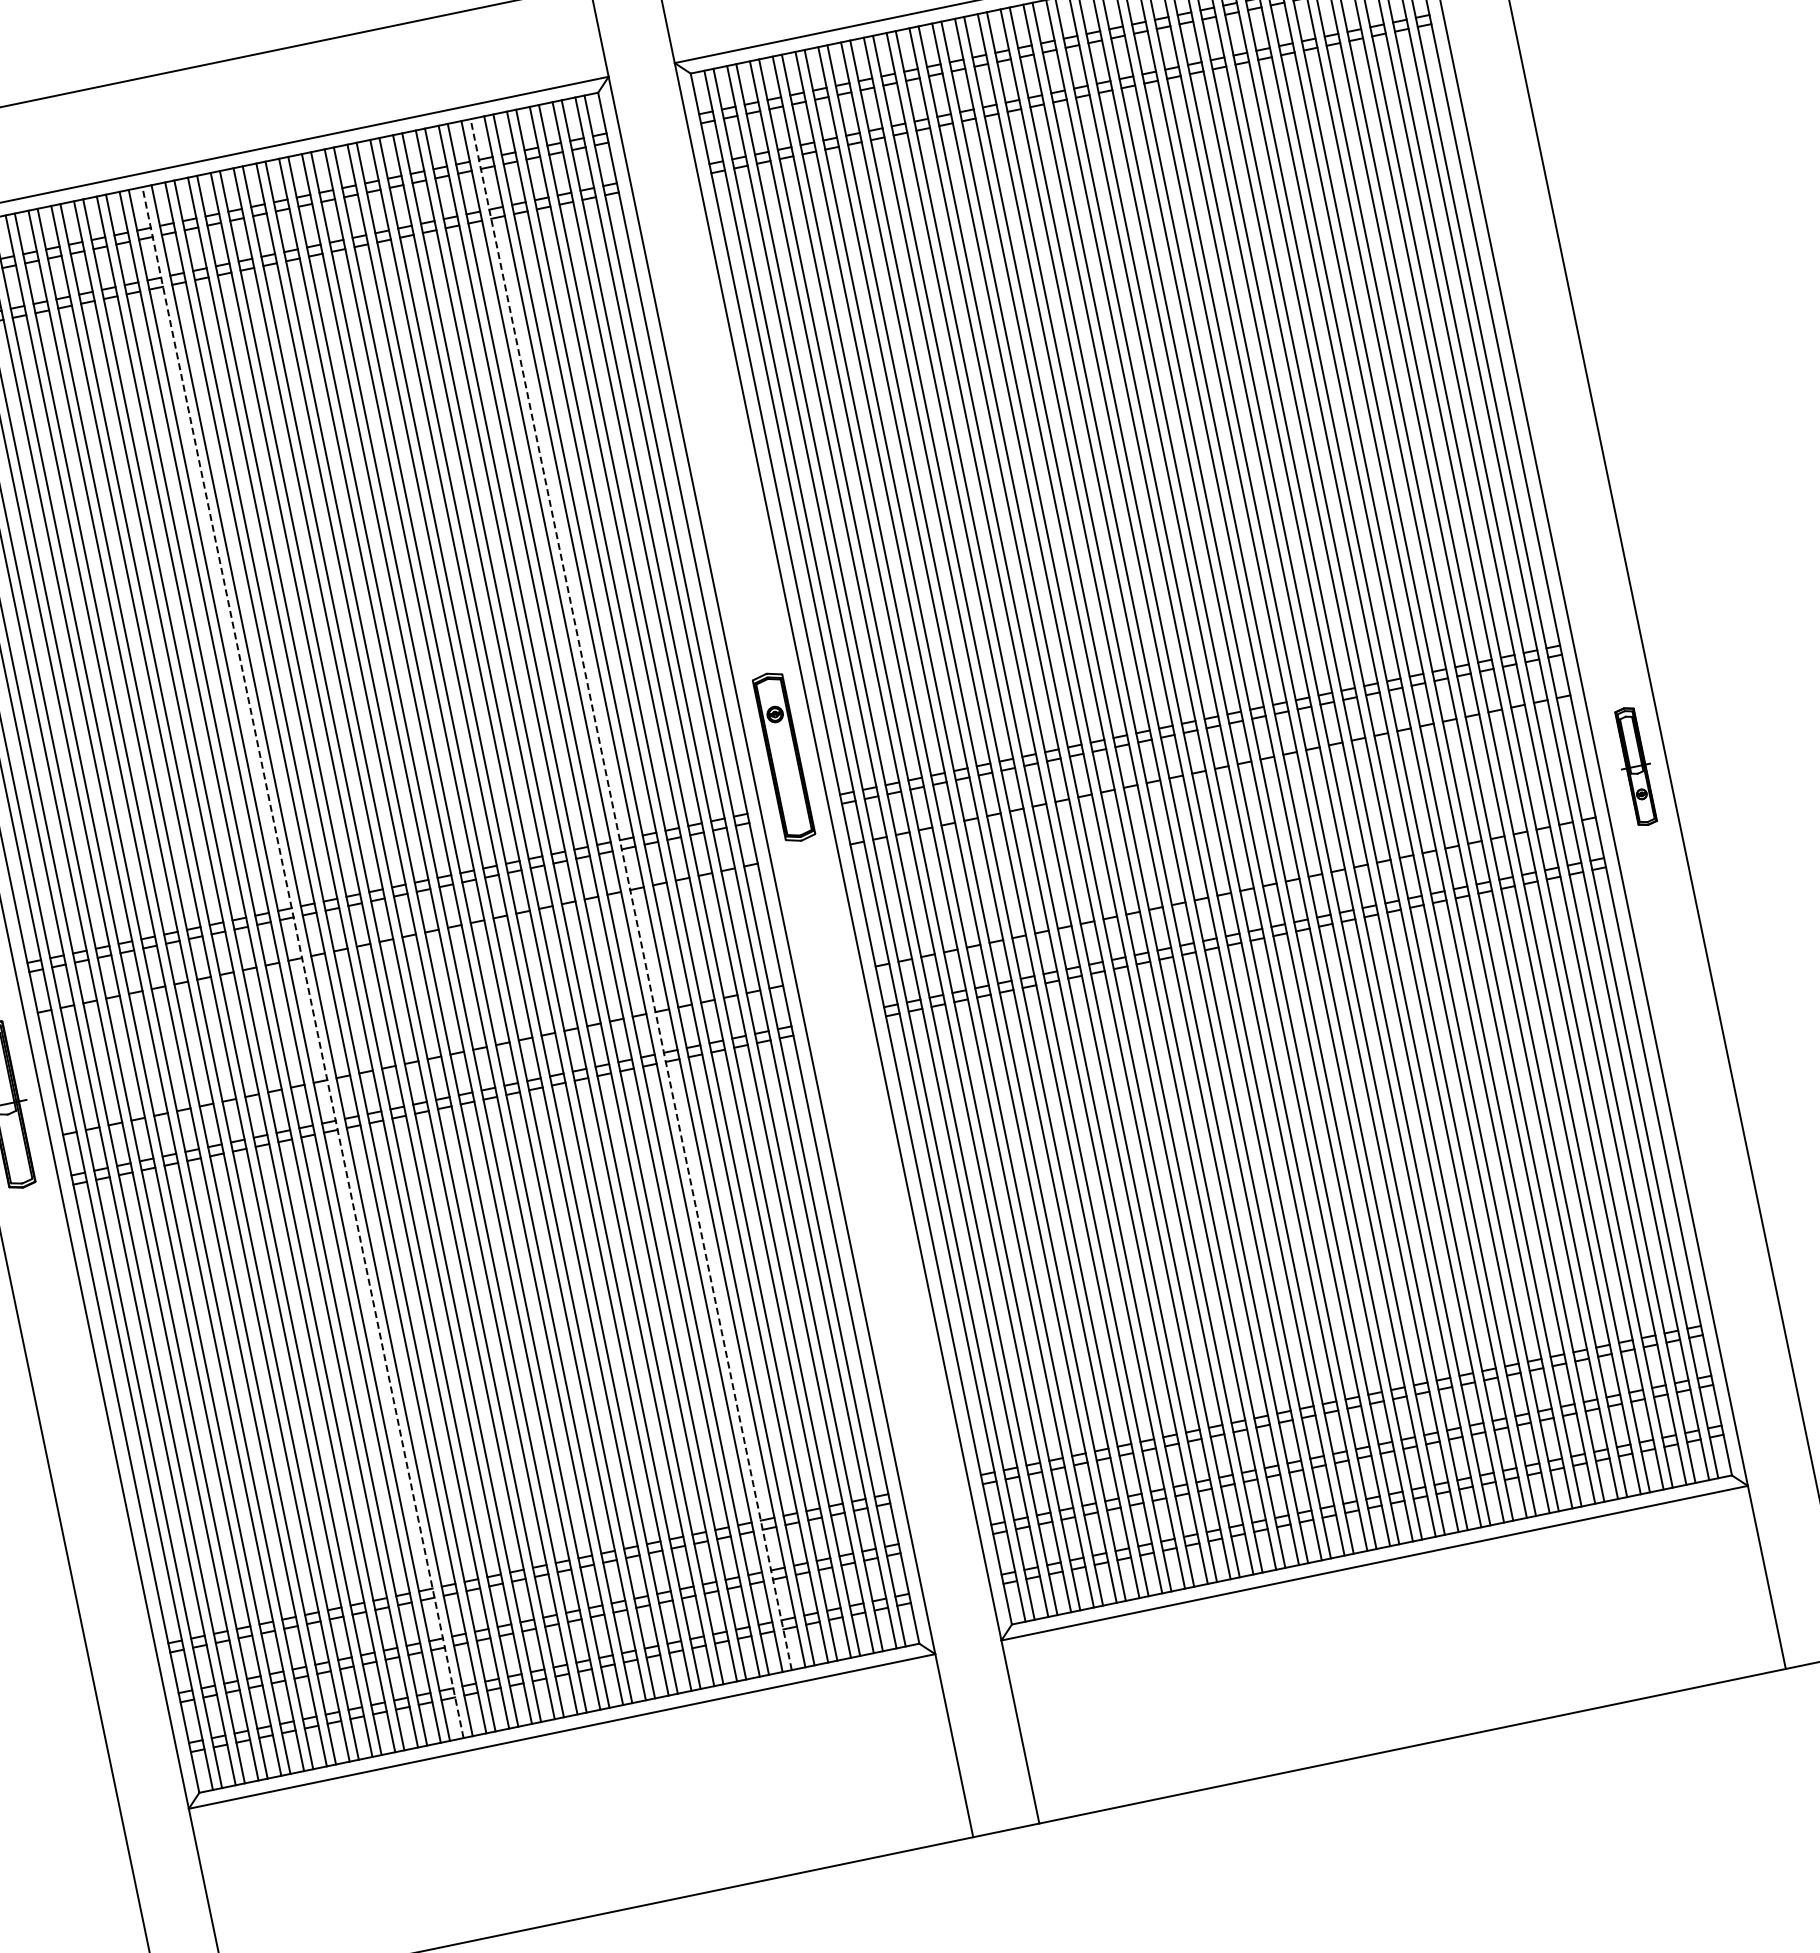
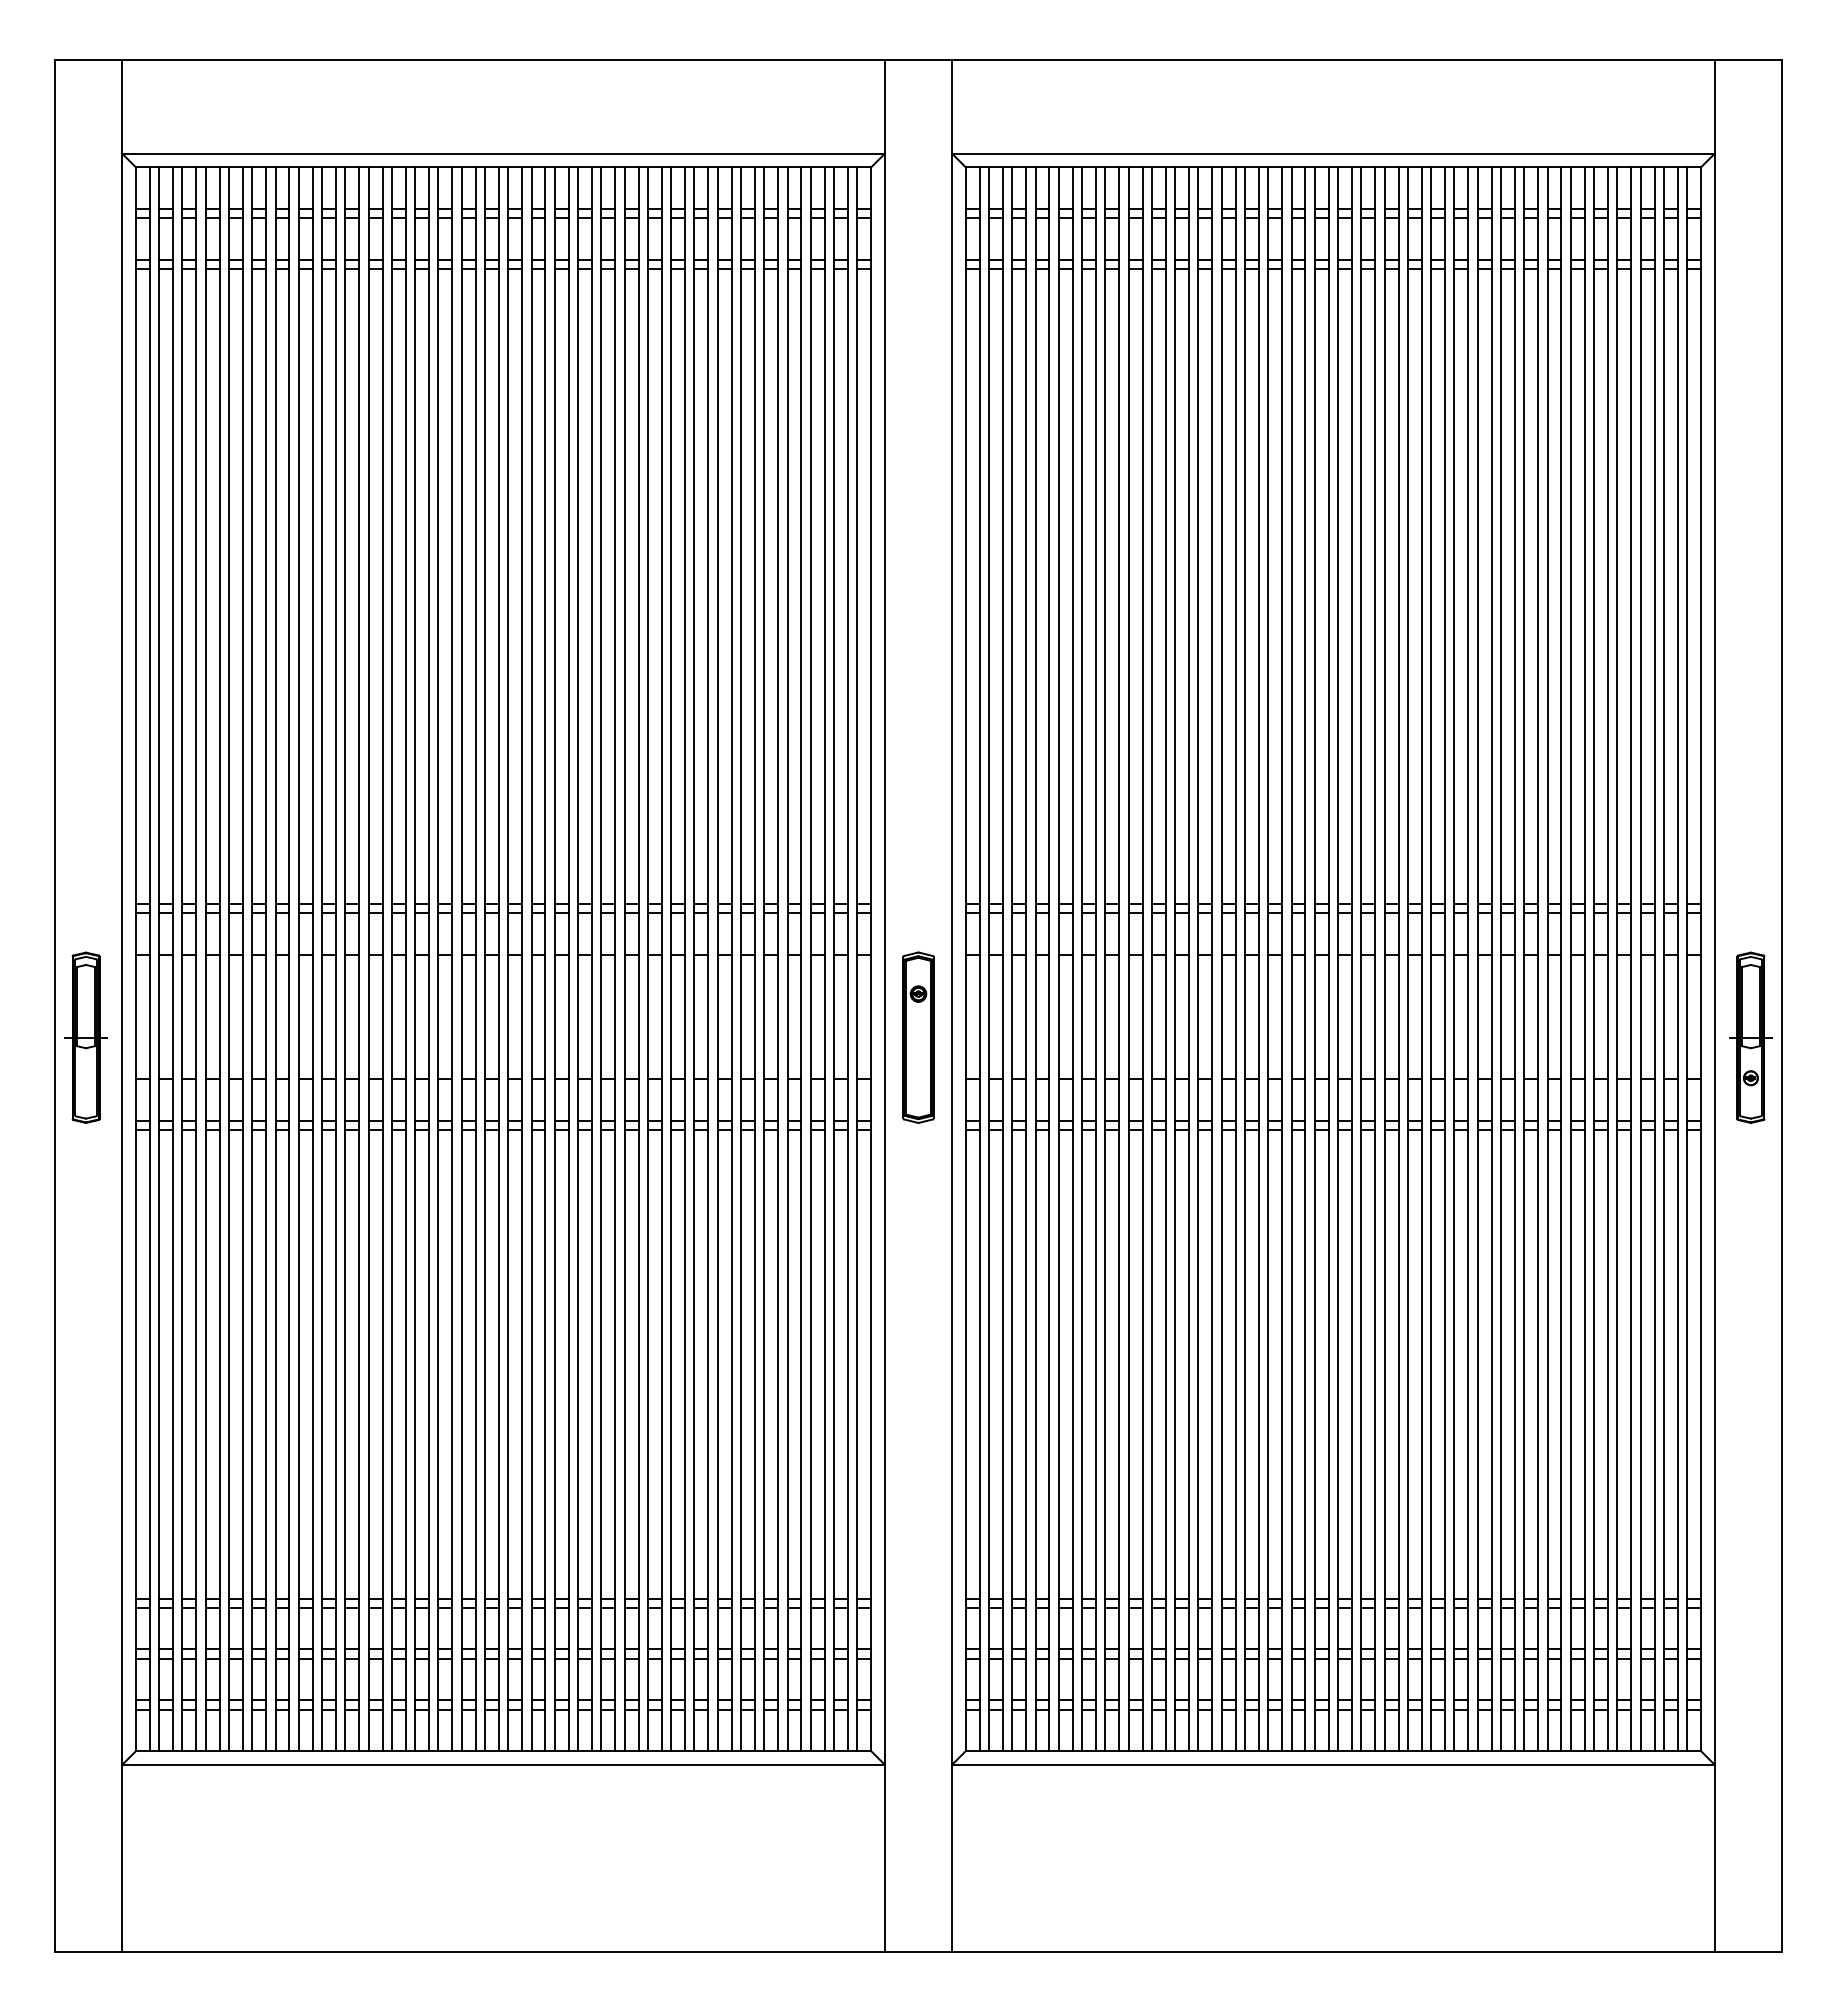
part: (784, 757) -> (918, 1037), moved
part: (1635, 766) -> (1750, 1037), size x1.43
line: (630, 894) -> (740, 959), dashed -> solid
line: (302, 962) -> (405, 959), dashed -> solid

